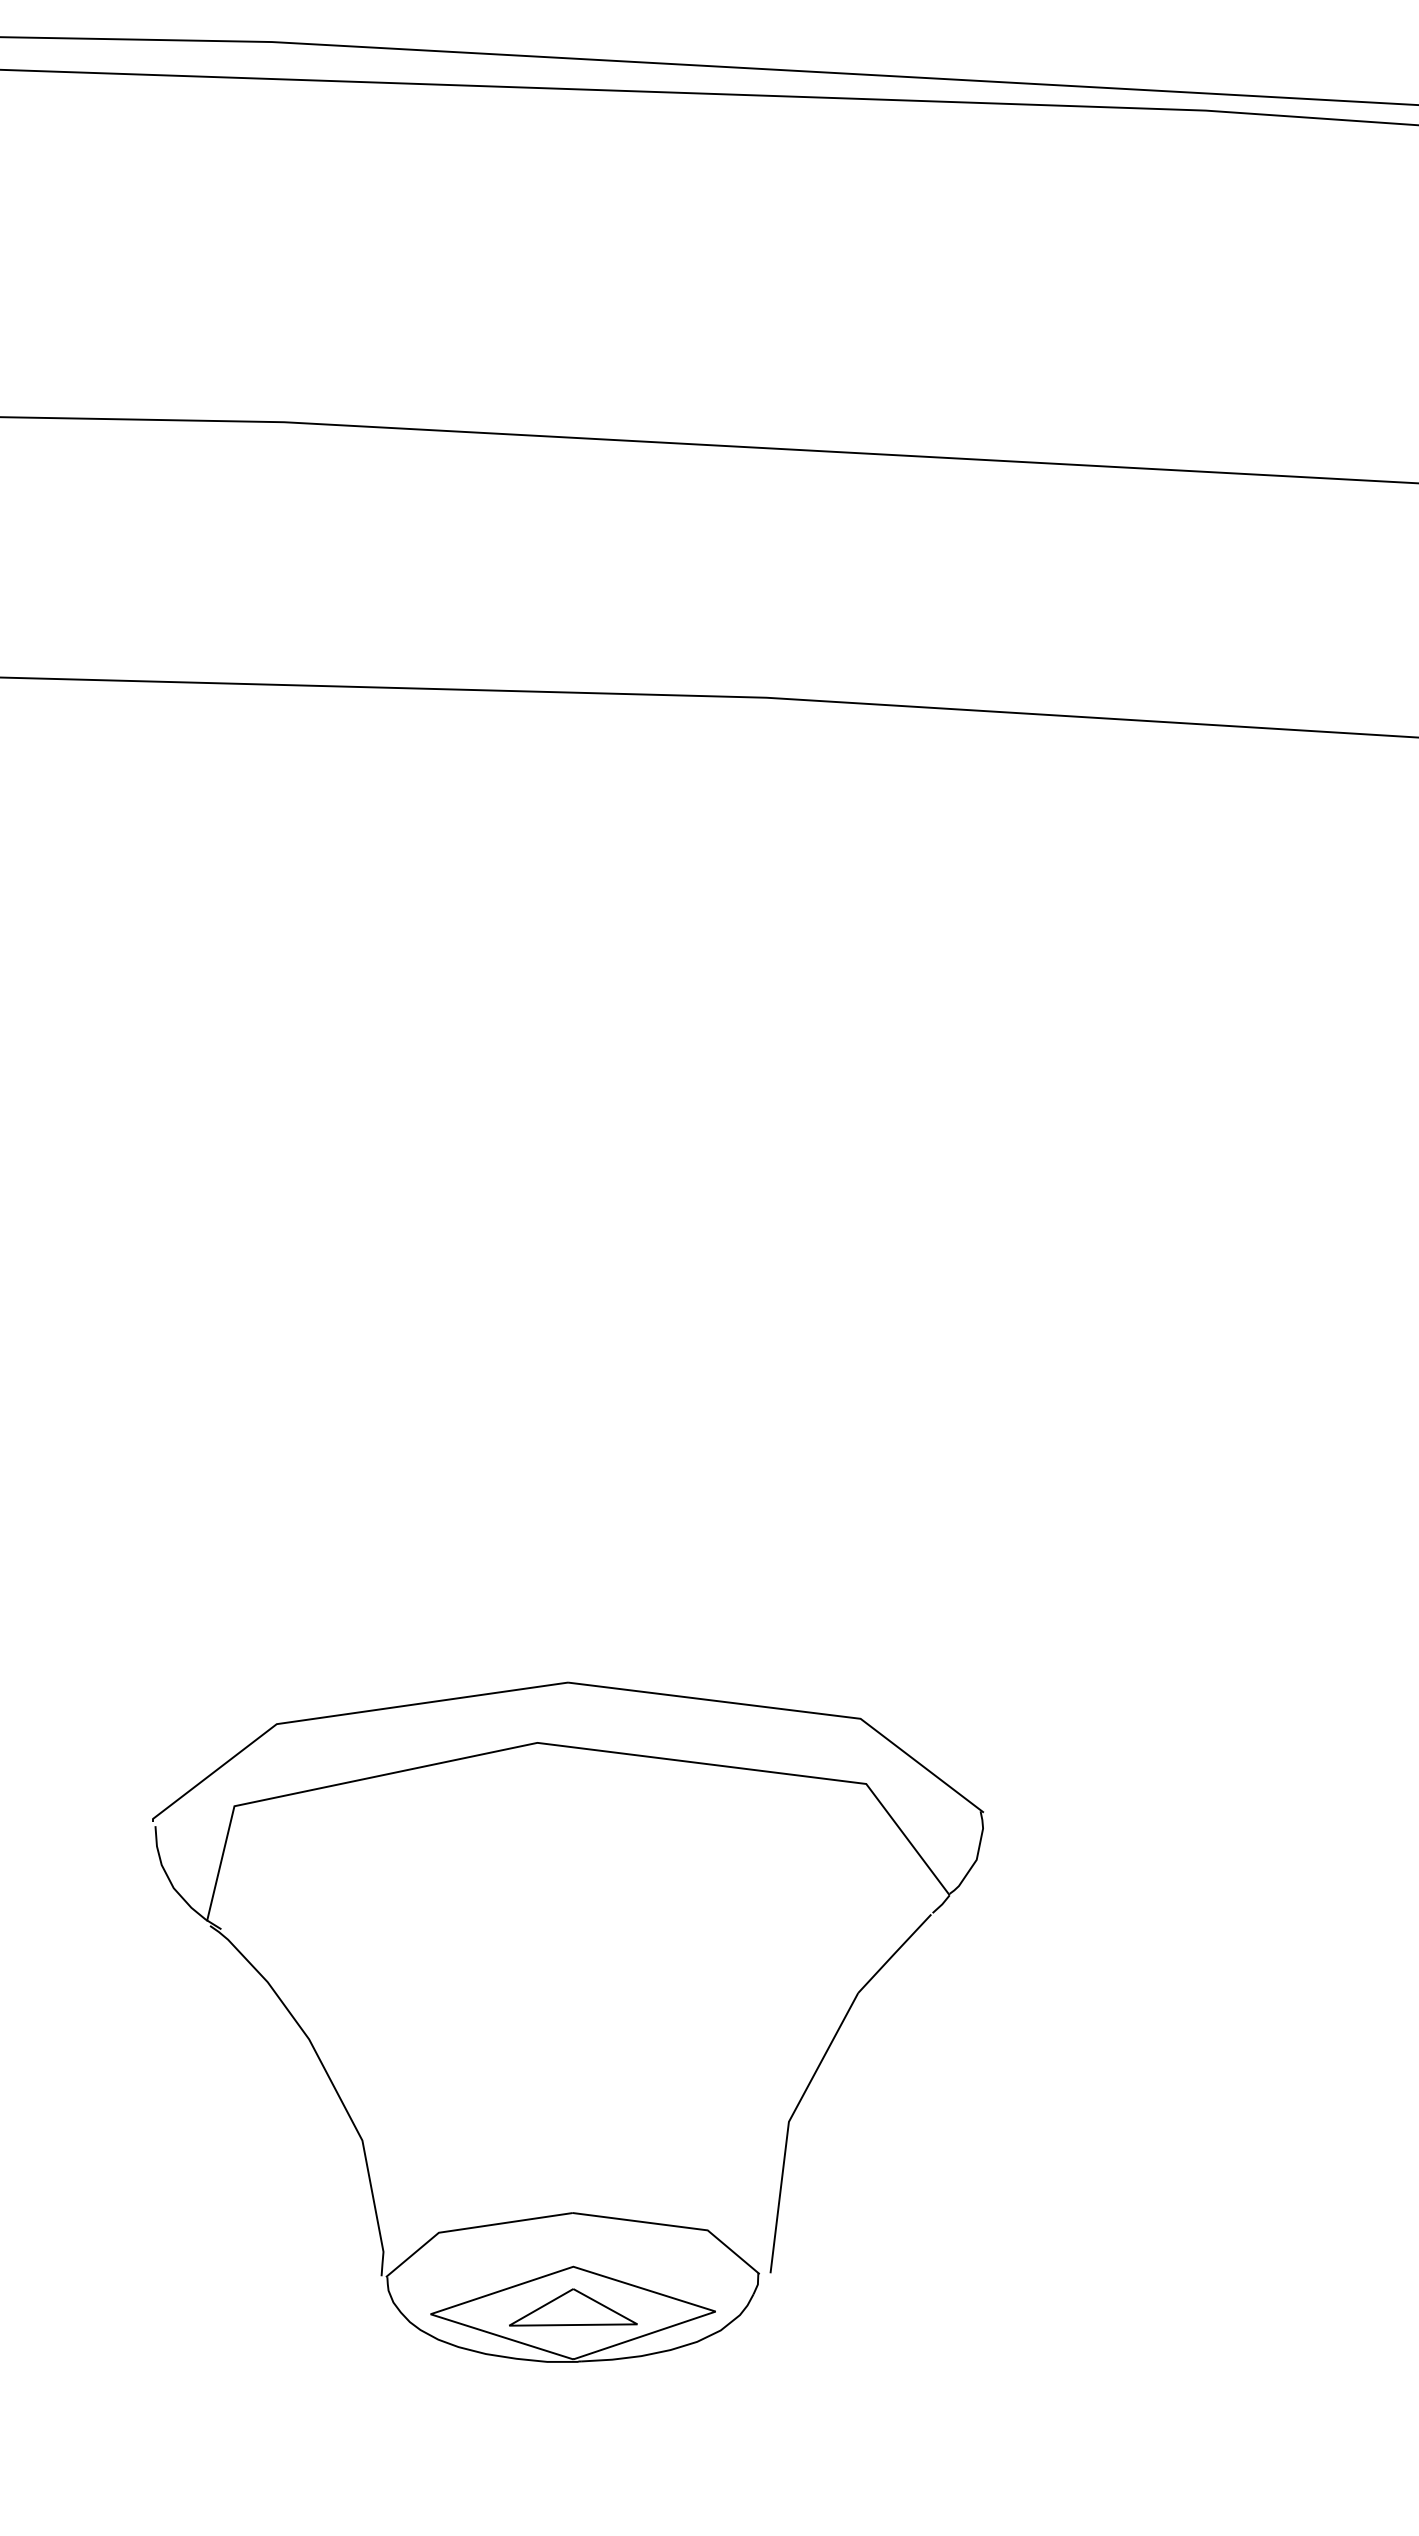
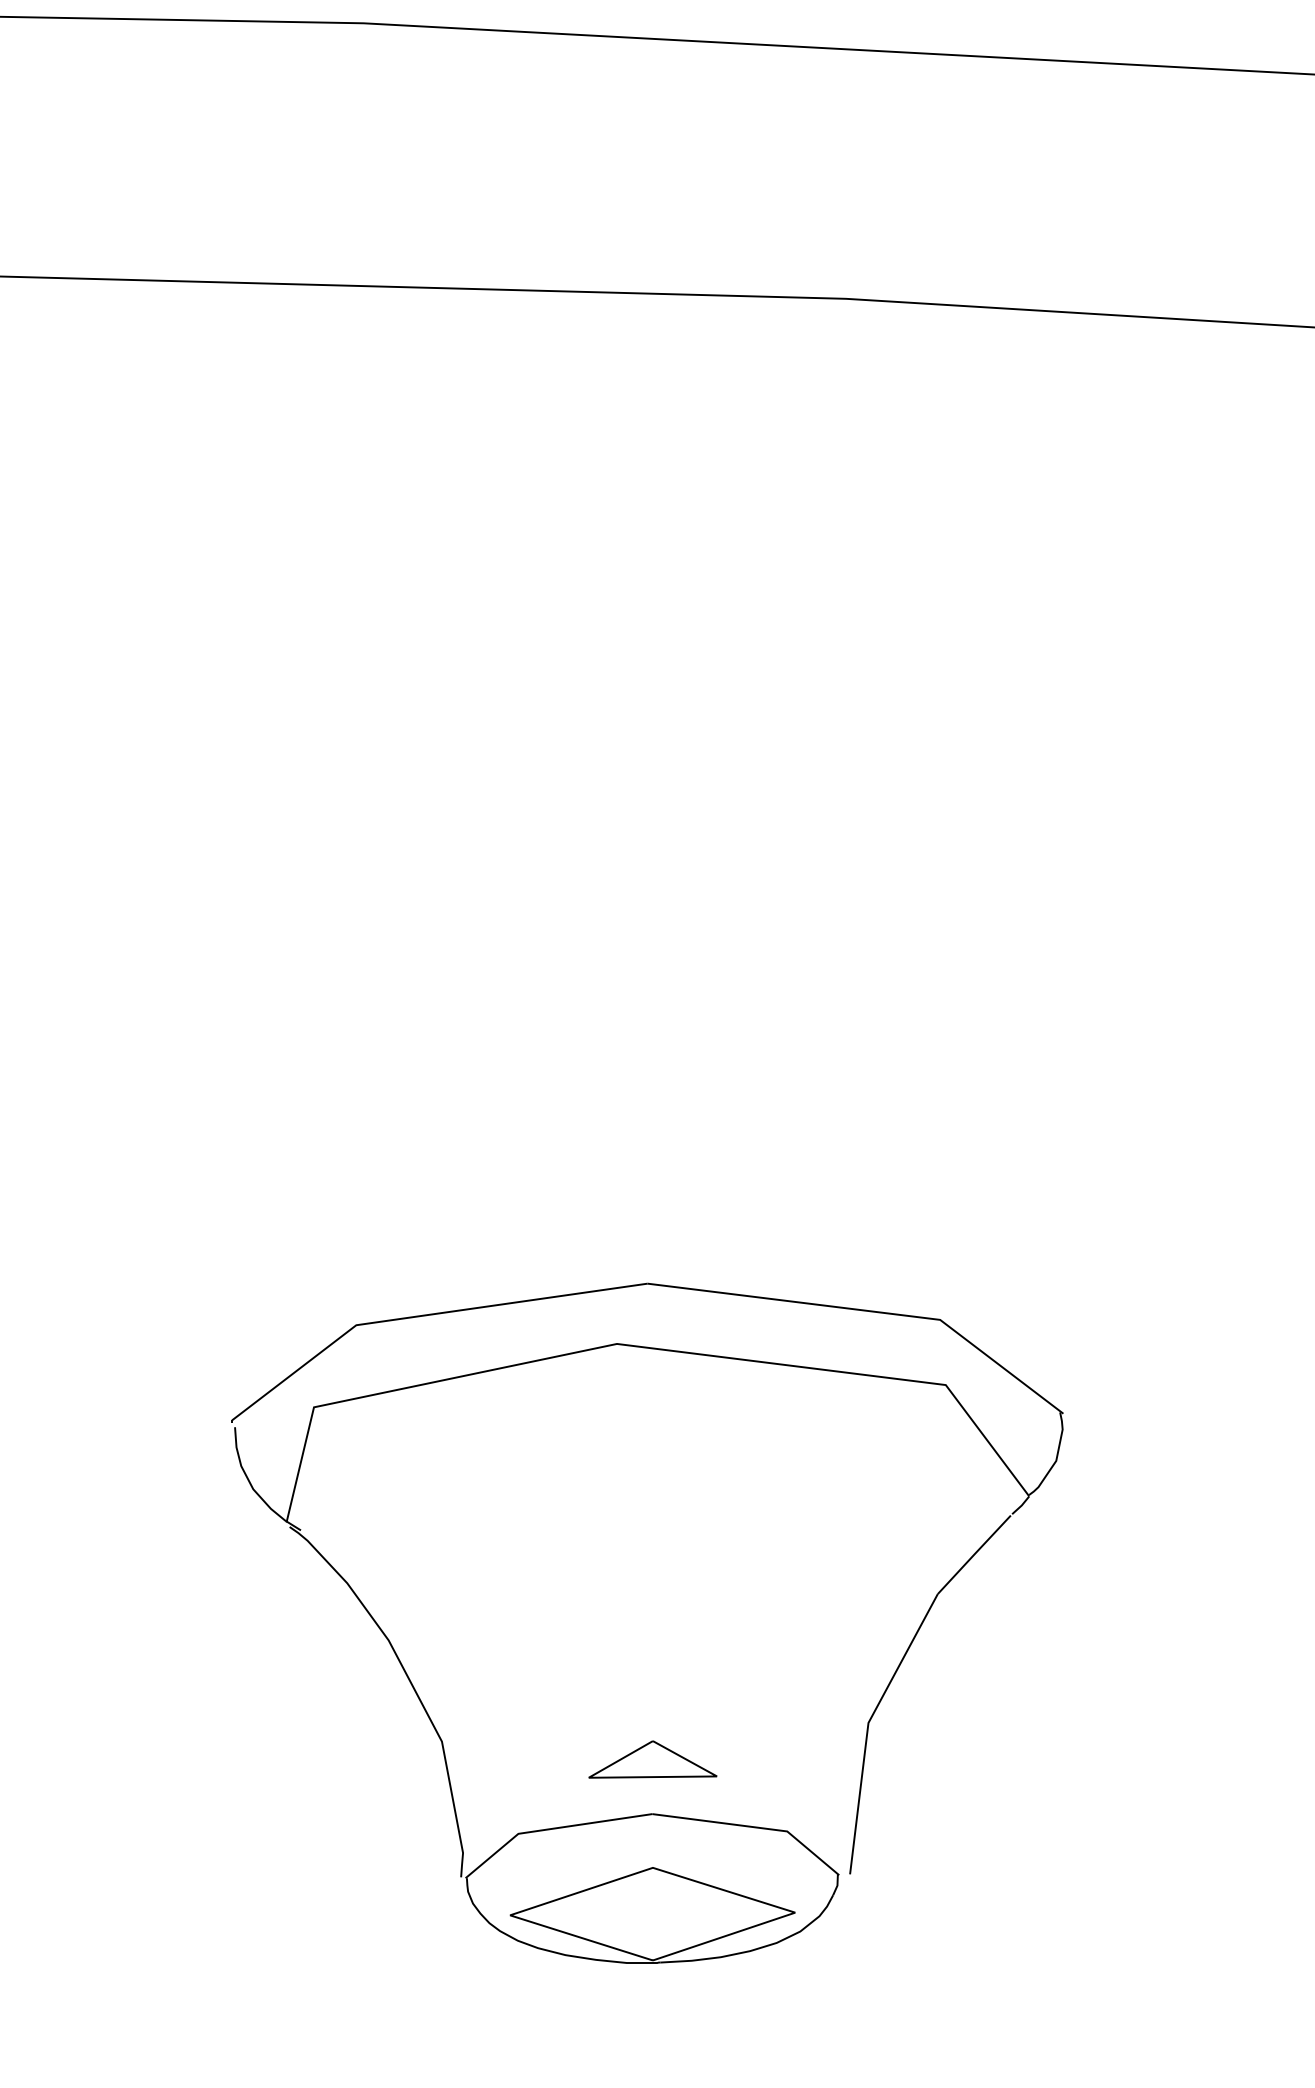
part: (573, 2307) -> (653, 1759), moved

